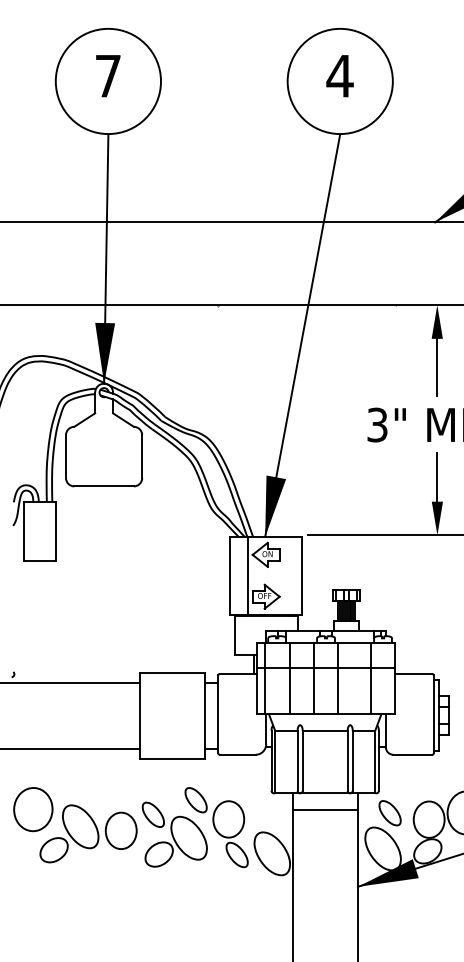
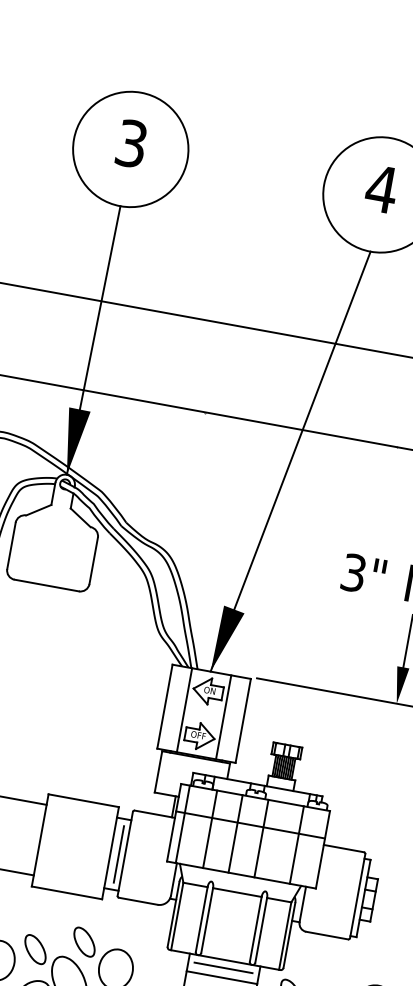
text: (107, 75) -> (130, 142), 7 -> 3
line: (284, 575) -> (223, 717), added
line: (212, 715) -> (118, 853), added
line: (324, 800) -> (222, 967), added

